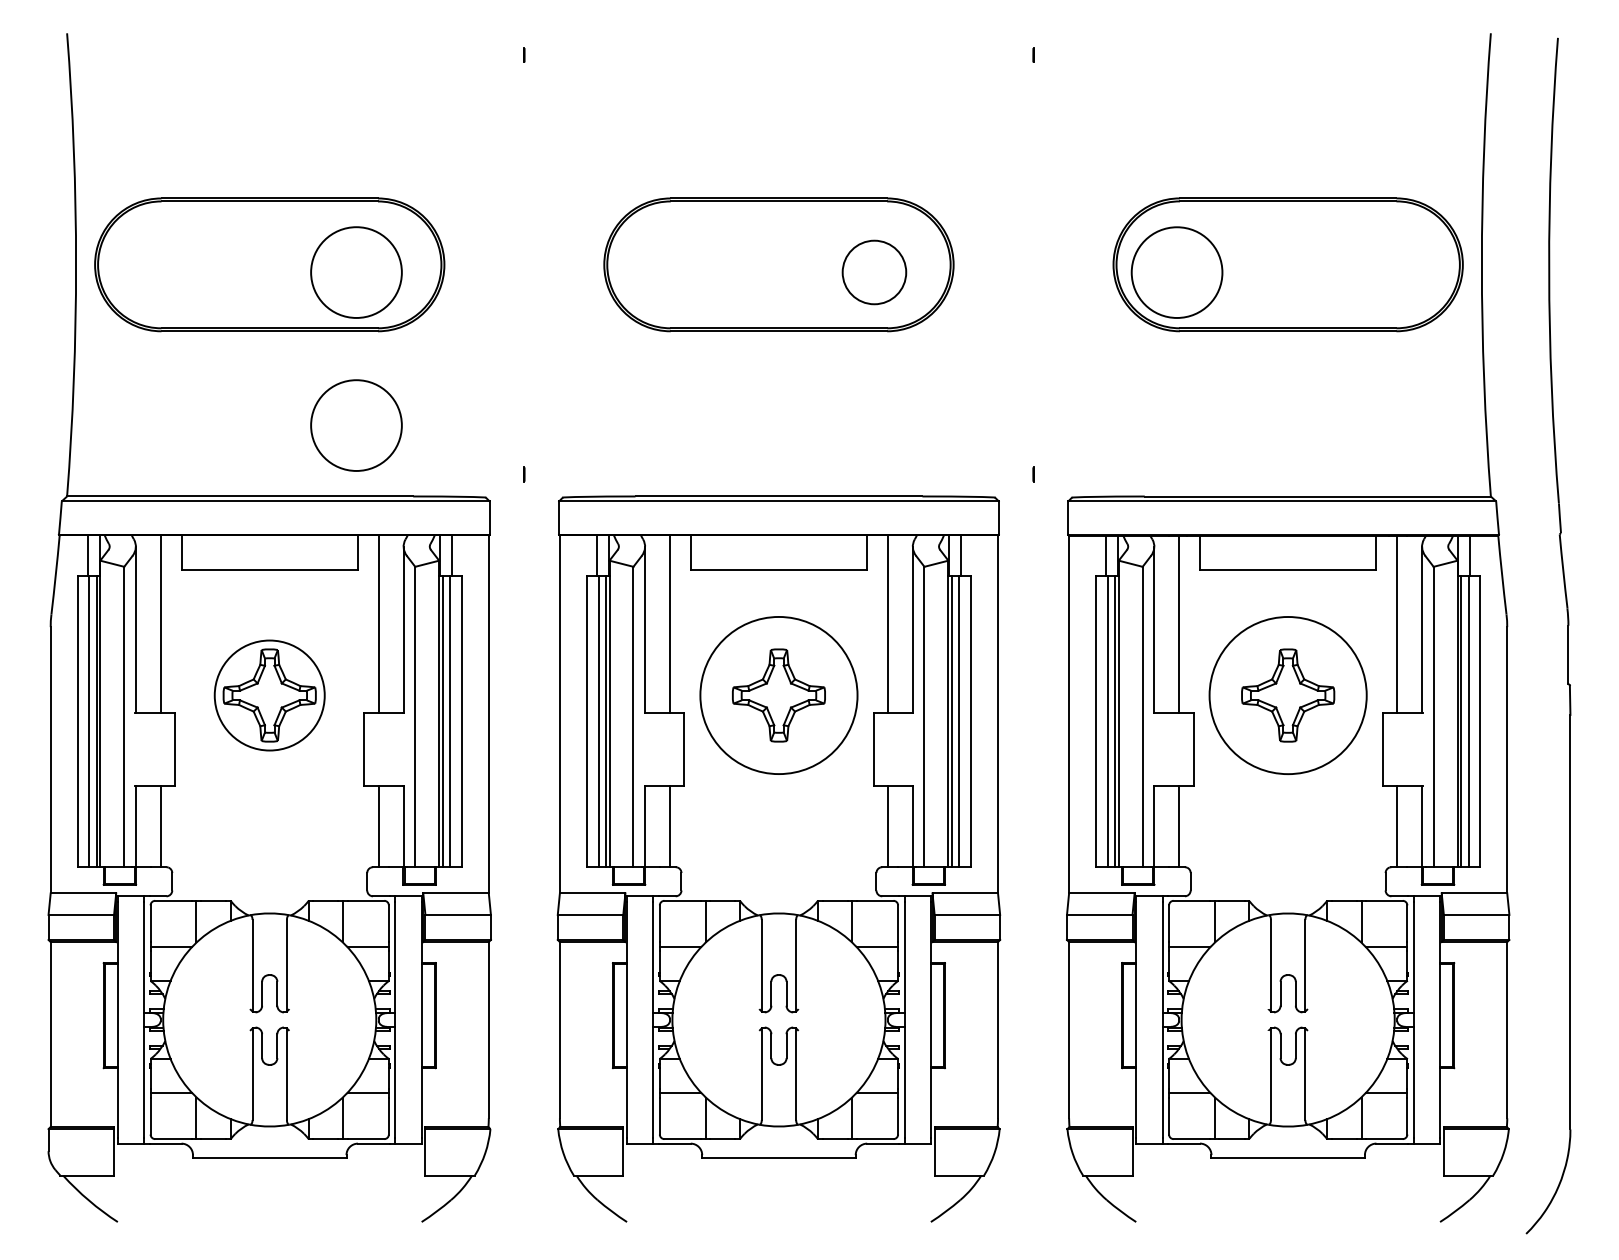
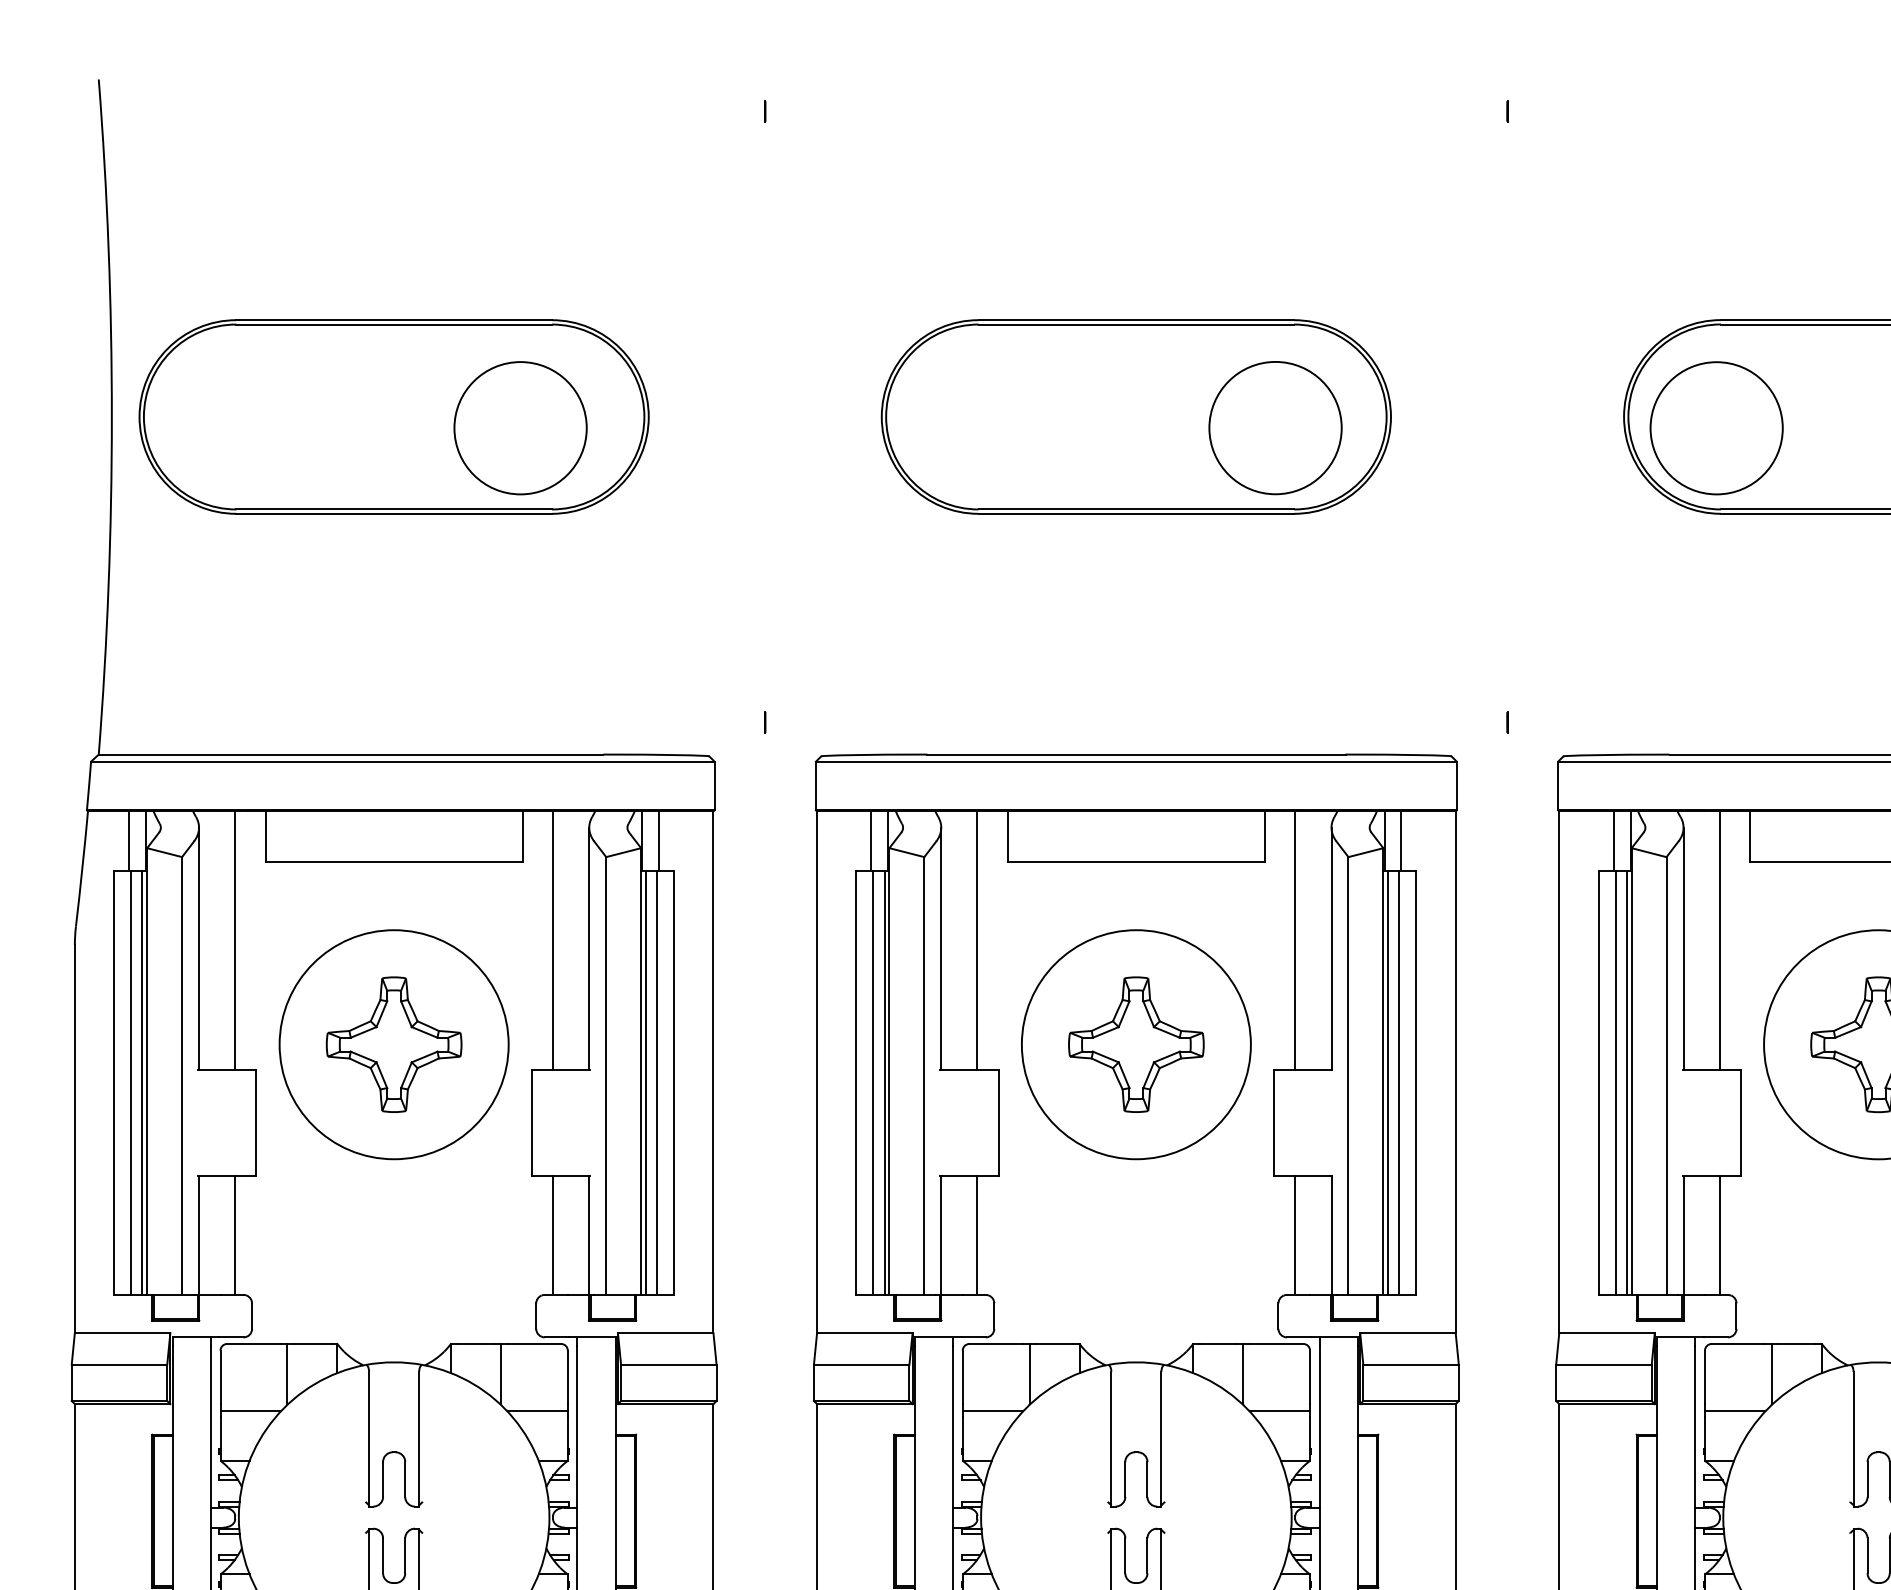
circle: (874, 272) -> (1275, 428), size x1.43
circle: (356, 425) -> (520, 651), removed
circle: (269, 695) -> (393, 1044), size x1.43

